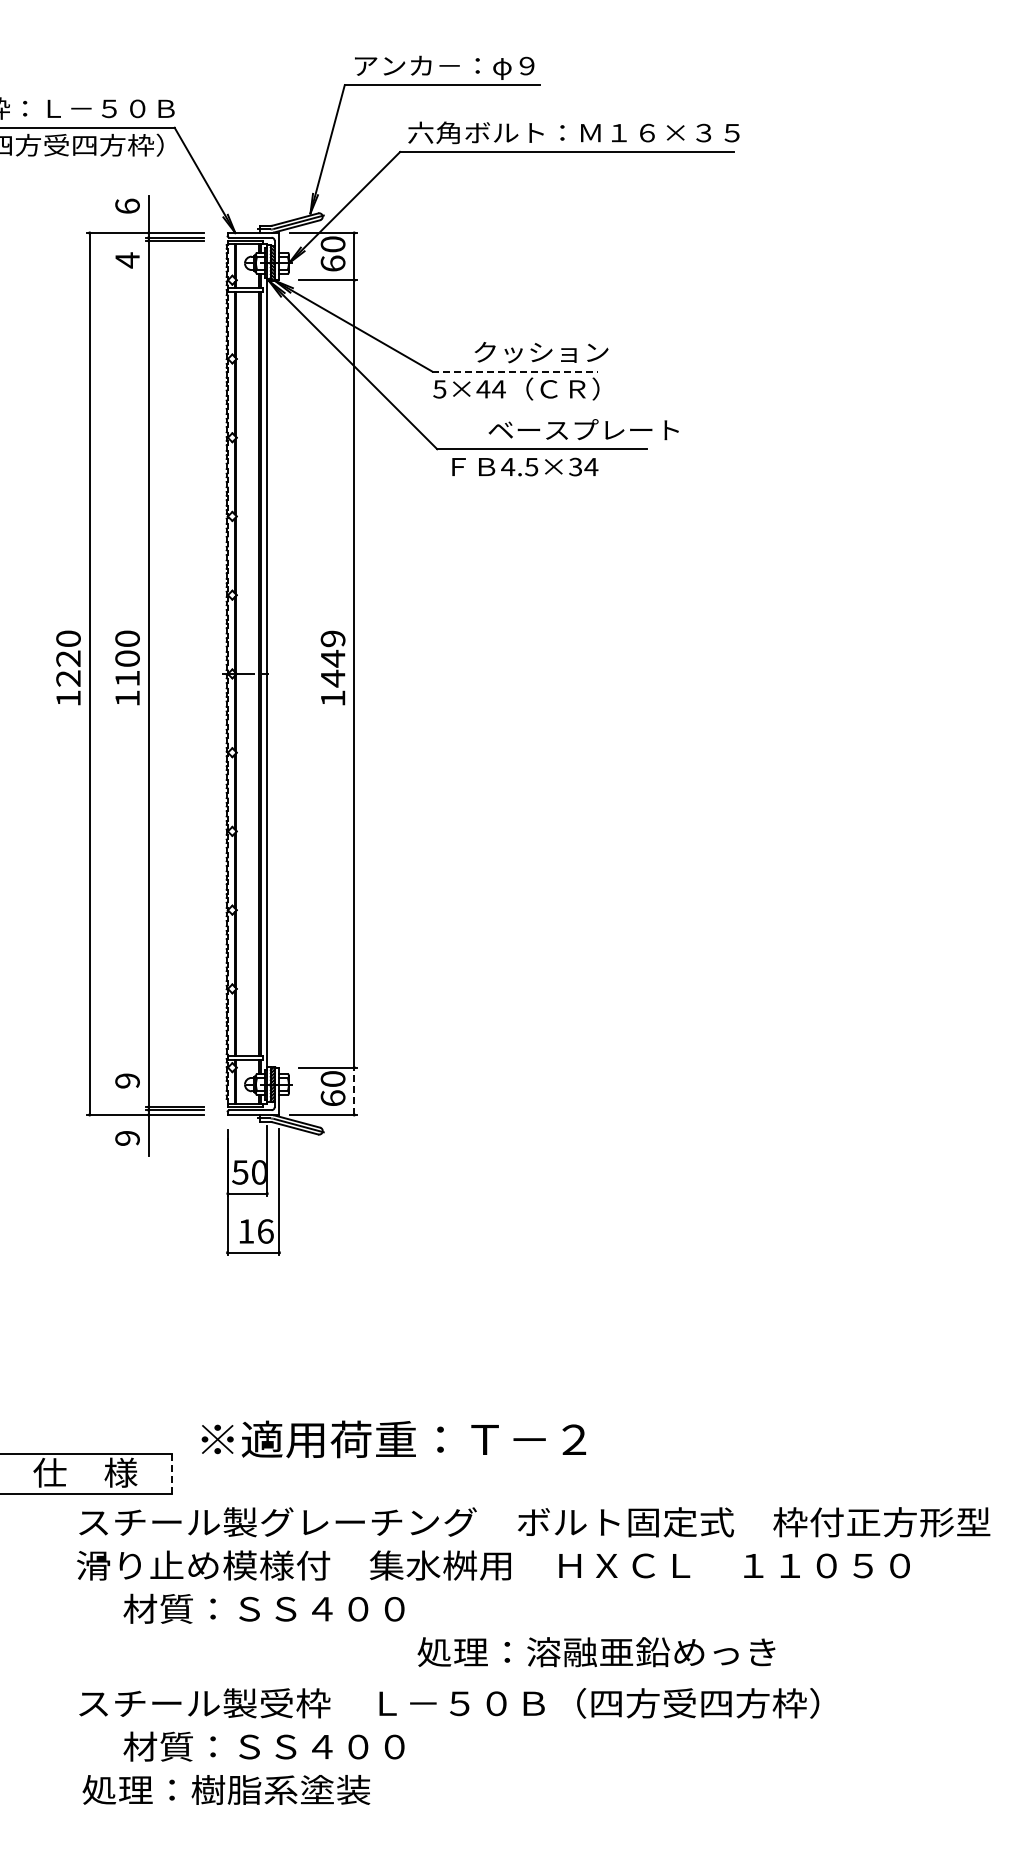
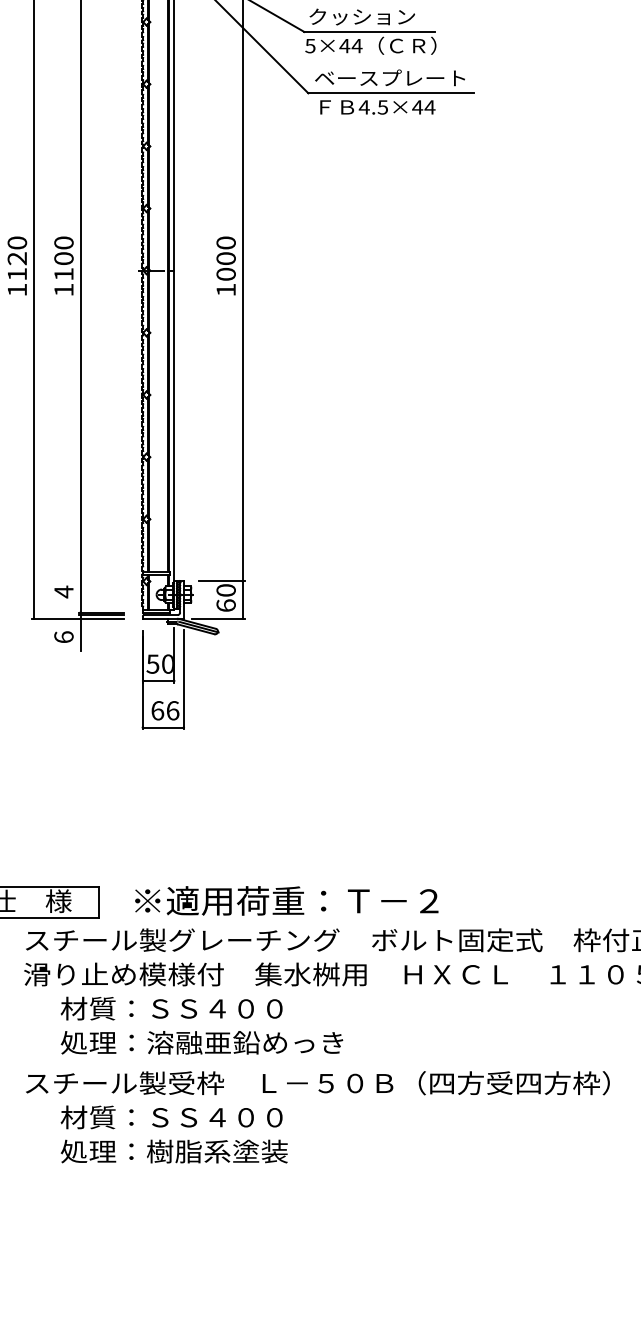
text: (541, 352) -> (362, 16), moved
line: (514, 371) -> (369, 31), dashed -> solid
text: (583, 429) -> (389, 77), moved
text: (575, 466) -> (417, 106), 4.5×34 -> 4.5×44
text: (332, 658) -> (225, 258), 1449 -> 1000
text: (68, 678) -> (17, 274), 1220 -> 1120
text: (127, 1080) -> (63, 591), 9 -> 4
line: (354, 1091) -> (243, 600), dashed -> solid
text: (127, 1137) -> (63, 636), 9 -> 6
text: (246, 1231) -> (157, 710), 16 -> 66
text: (393, 1439) -> (286, 901), moved
line: (172, 1473) -> (99, 901), dashed -> solid
text: (596, 1652) -> (202, 1043), moved
text: (226, 1789) -> (174, 1151), moved

